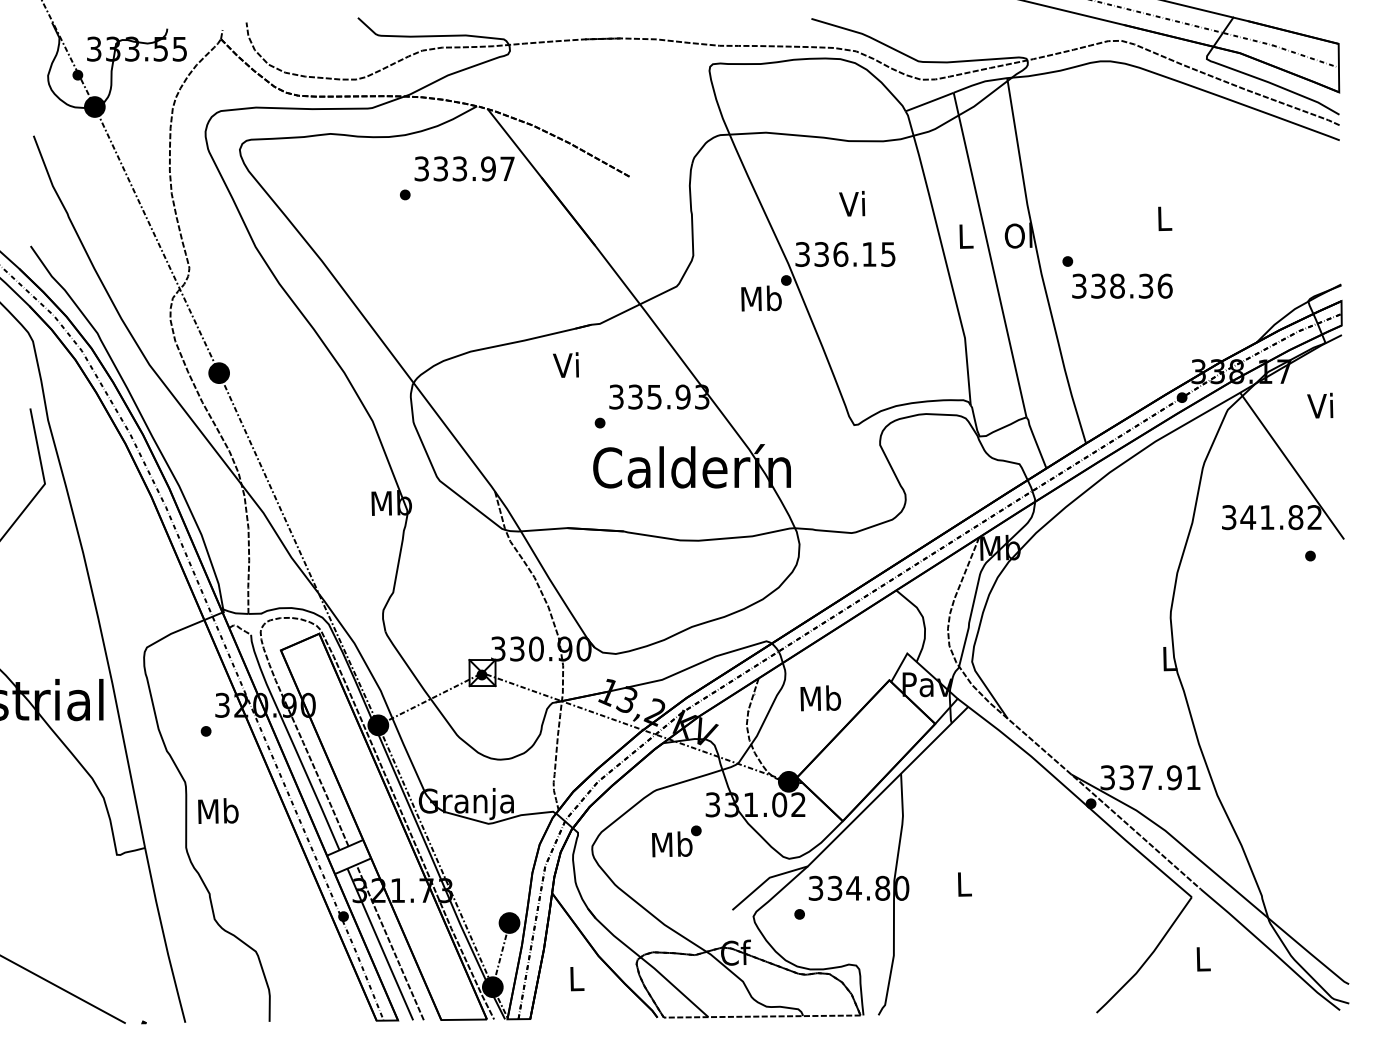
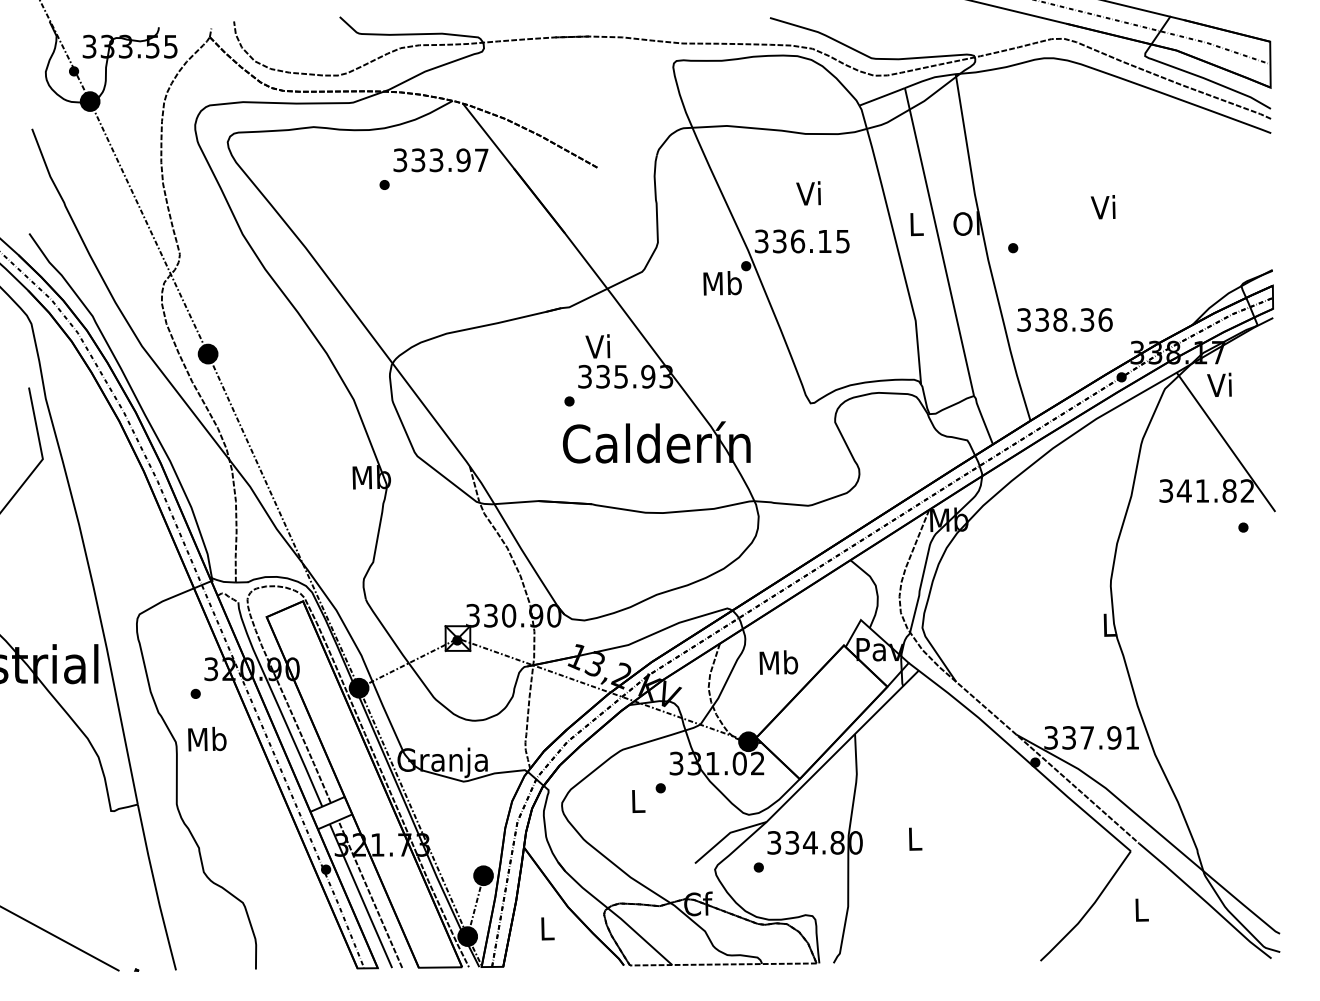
text: (1162, 217) -> (1103, 206), L -> Vi
text: (1122, 285) -> (1065, 319), moved
text: (565, 364) -> (597, 345), moved
text: (1320, 405) -> (1219, 384), moved
text: (218, 810) -> (207, 738), moved
text: (672, 844) -> (638, 801), Mb -> L

